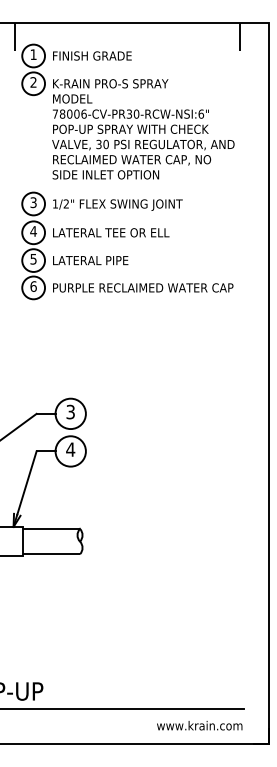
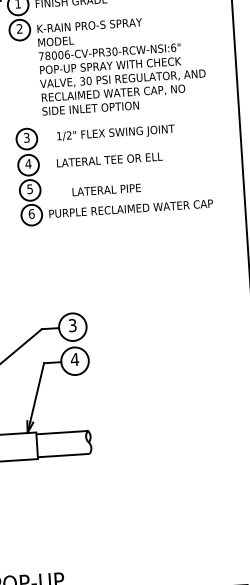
text: (117, 204) -> (115, 132), moved
text: (111, 232) -> (110, 159), moved
text: (90, 260) -> (106, 189), moved

